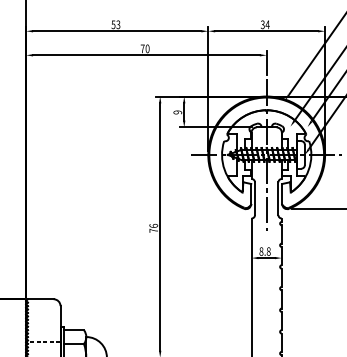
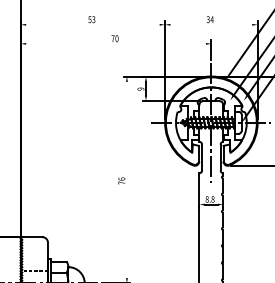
line: (116, 30) -> (92, 24), removed
line: (266, 30) -> (211, 24), removed
line: (145, 54) -> (115, 43), removed
line: (159, 226) -> (126, 179), removed

